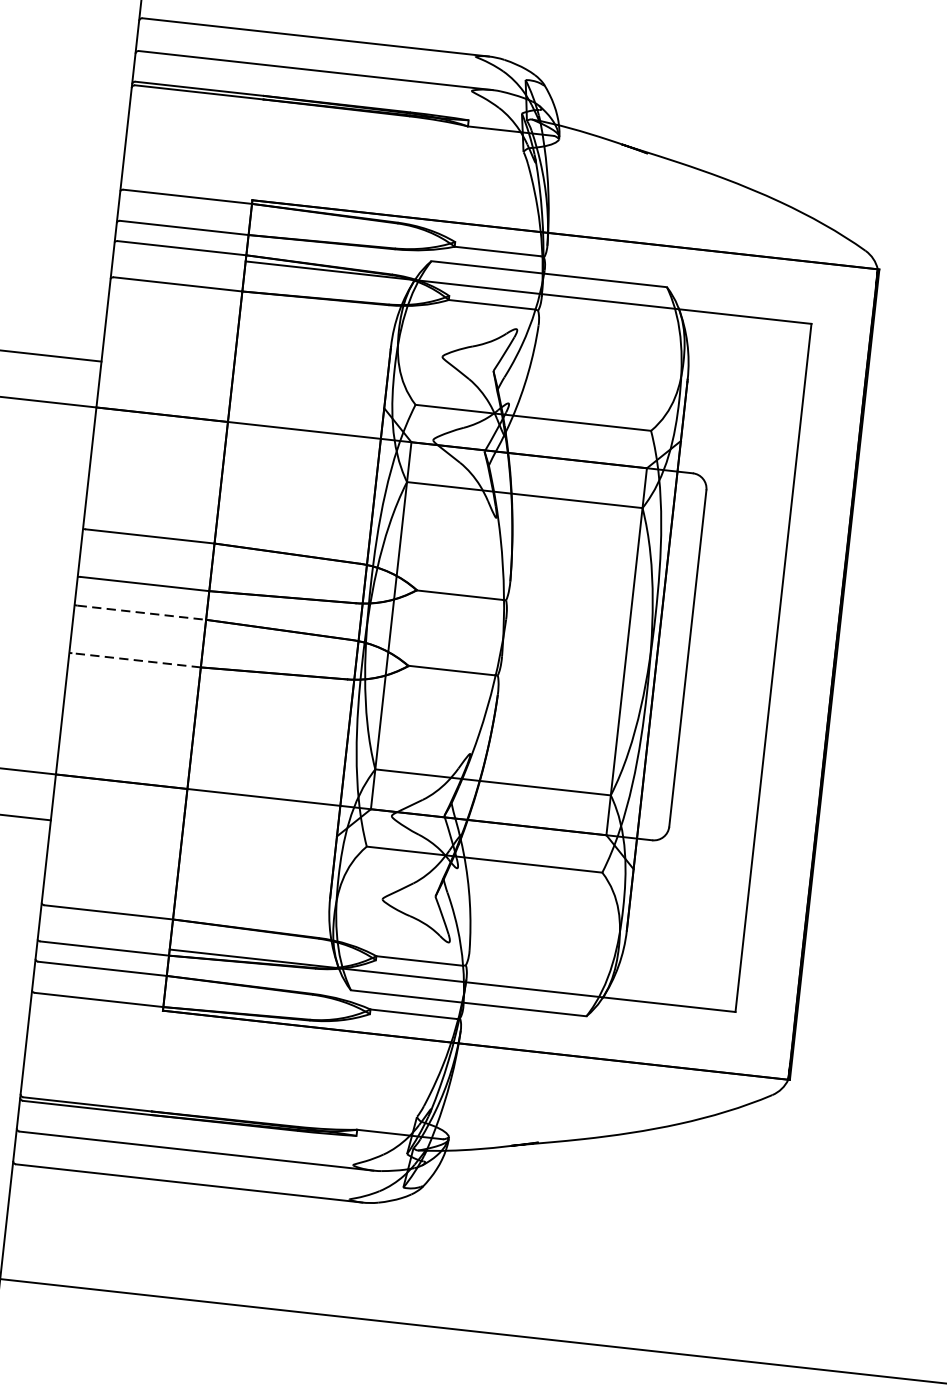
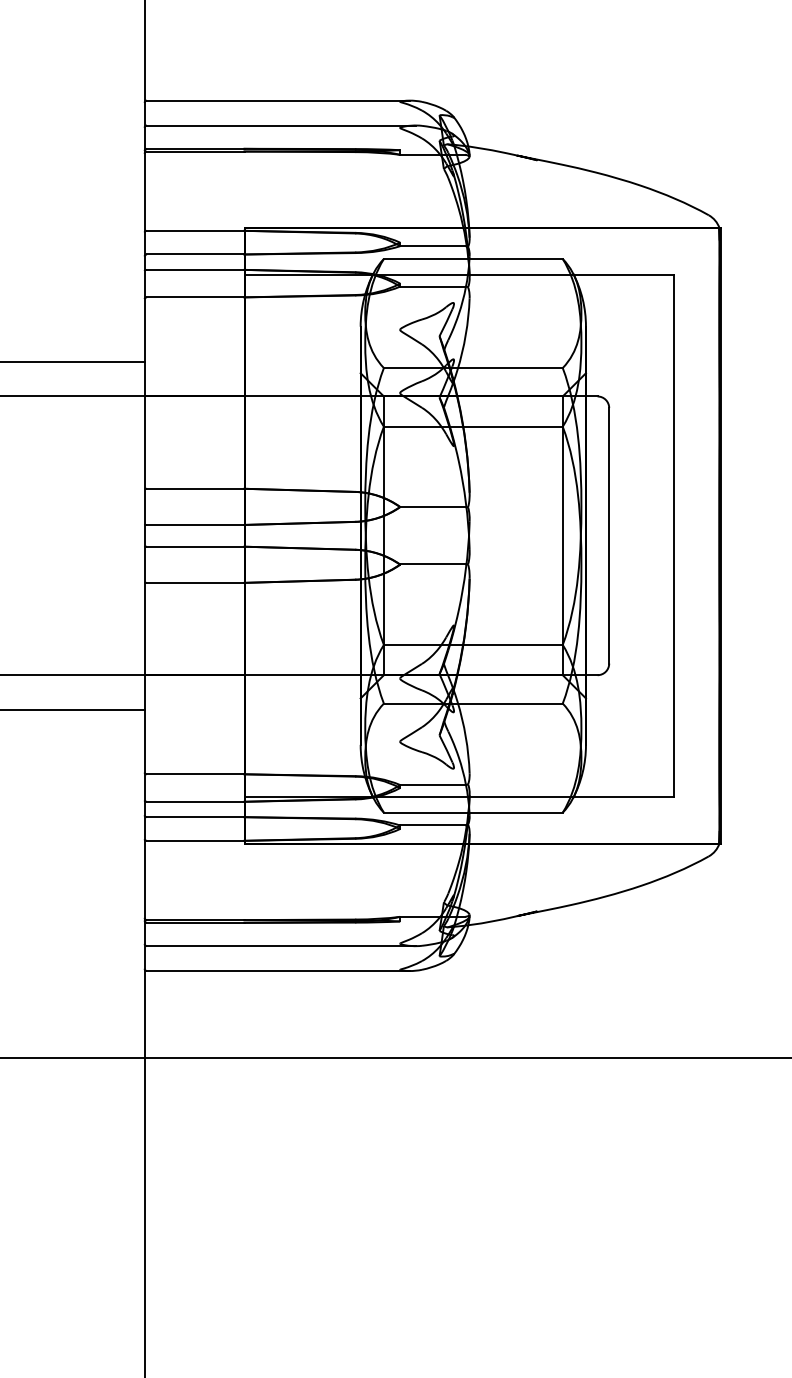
line: (141, 612) -> (195, 546), dashed -> solid
line: (136, 659) -> (195, 582), dashed -> solid

